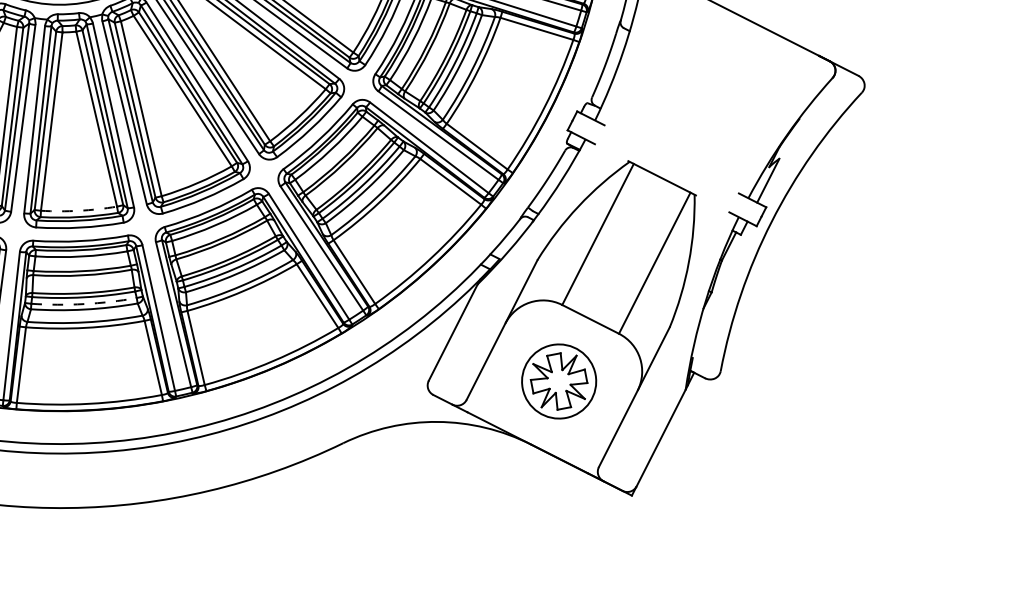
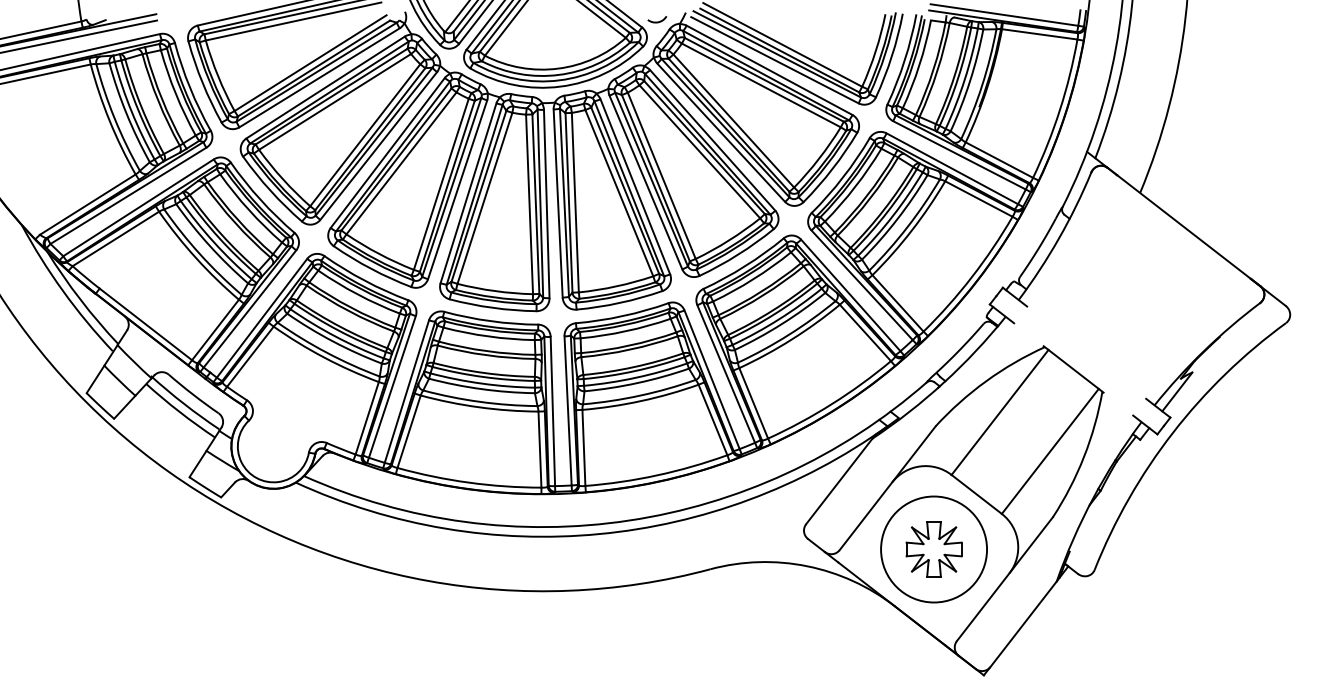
arc: (79, 211) -> (495, 291), dashed -> solid
arc: (84, 303) -> (482, 383), dashed -> solid
circle: (559, 381) -> (934, 549), size x1.43

